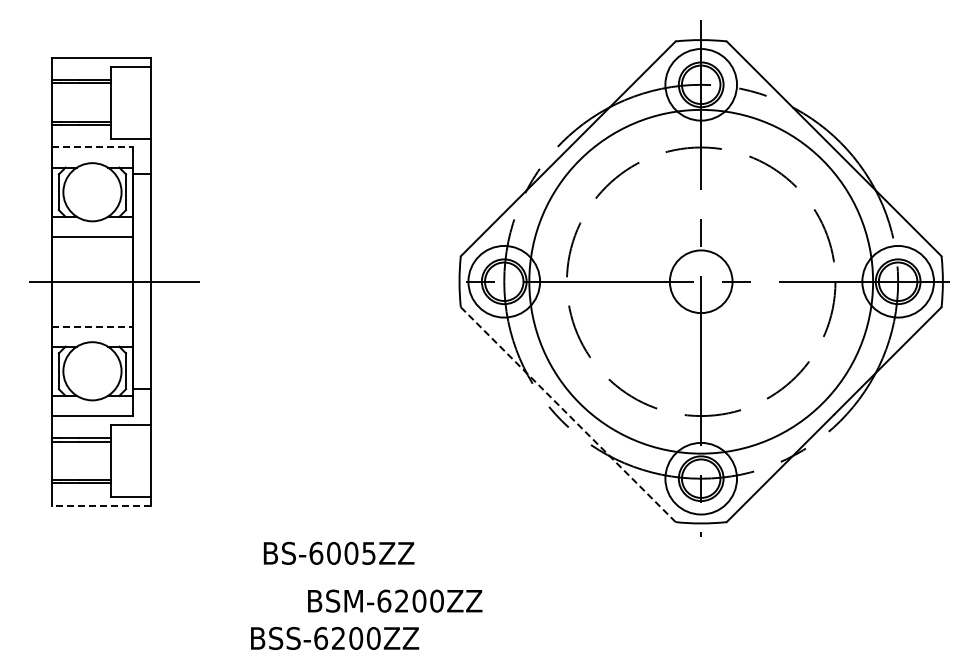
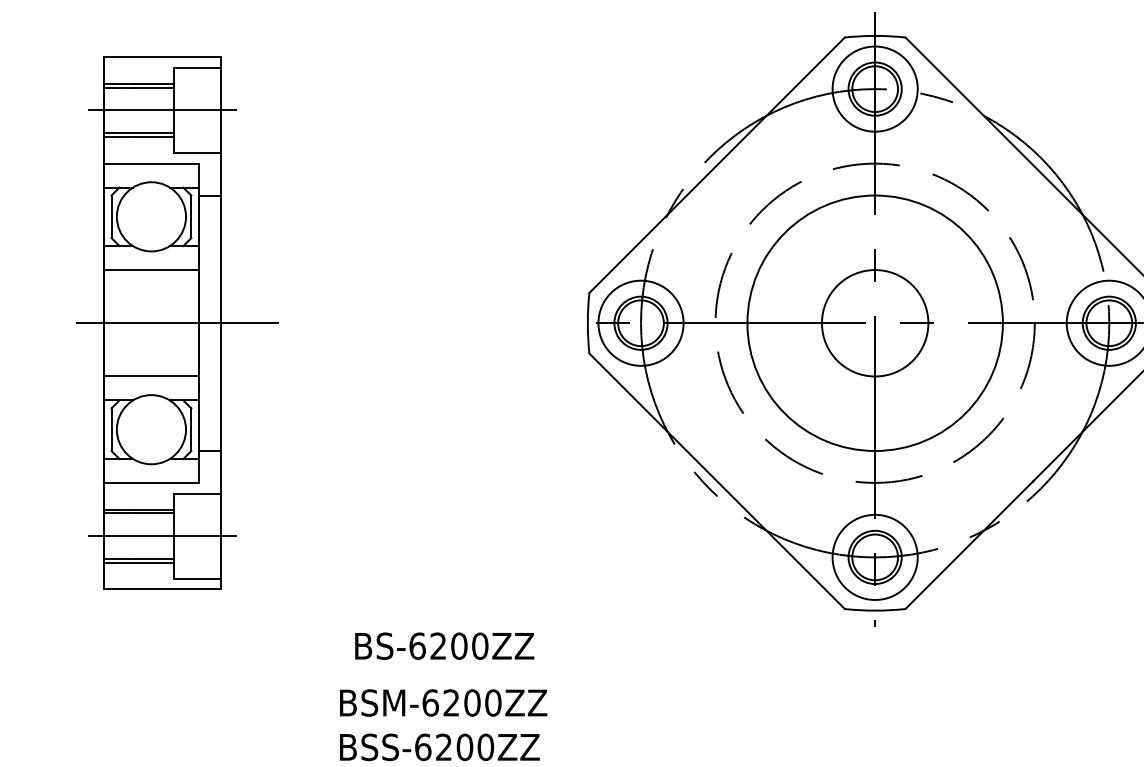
line: (101, 102) -> (162, 110), added
line: (92, 147) -> (151, 163), dashed -> solid
circle: (700, 281) -> (874, 322), size x0.62
circle: (700, 281) -> (874, 322), size x1.43
line: (92, 326) -> (151, 376), dashed -> solid
line: (568, 414) -> (717, 481), dashed -> solid
line: (101, 460) -> (162, 535), added
line: (100, 505) -> (160, 589), dashed -> solid
text: (351, 552) -> (459, 645), BS-6005ZZ -> BS-6200ZZ
text: (395, 600) -> (443, 702), moved

